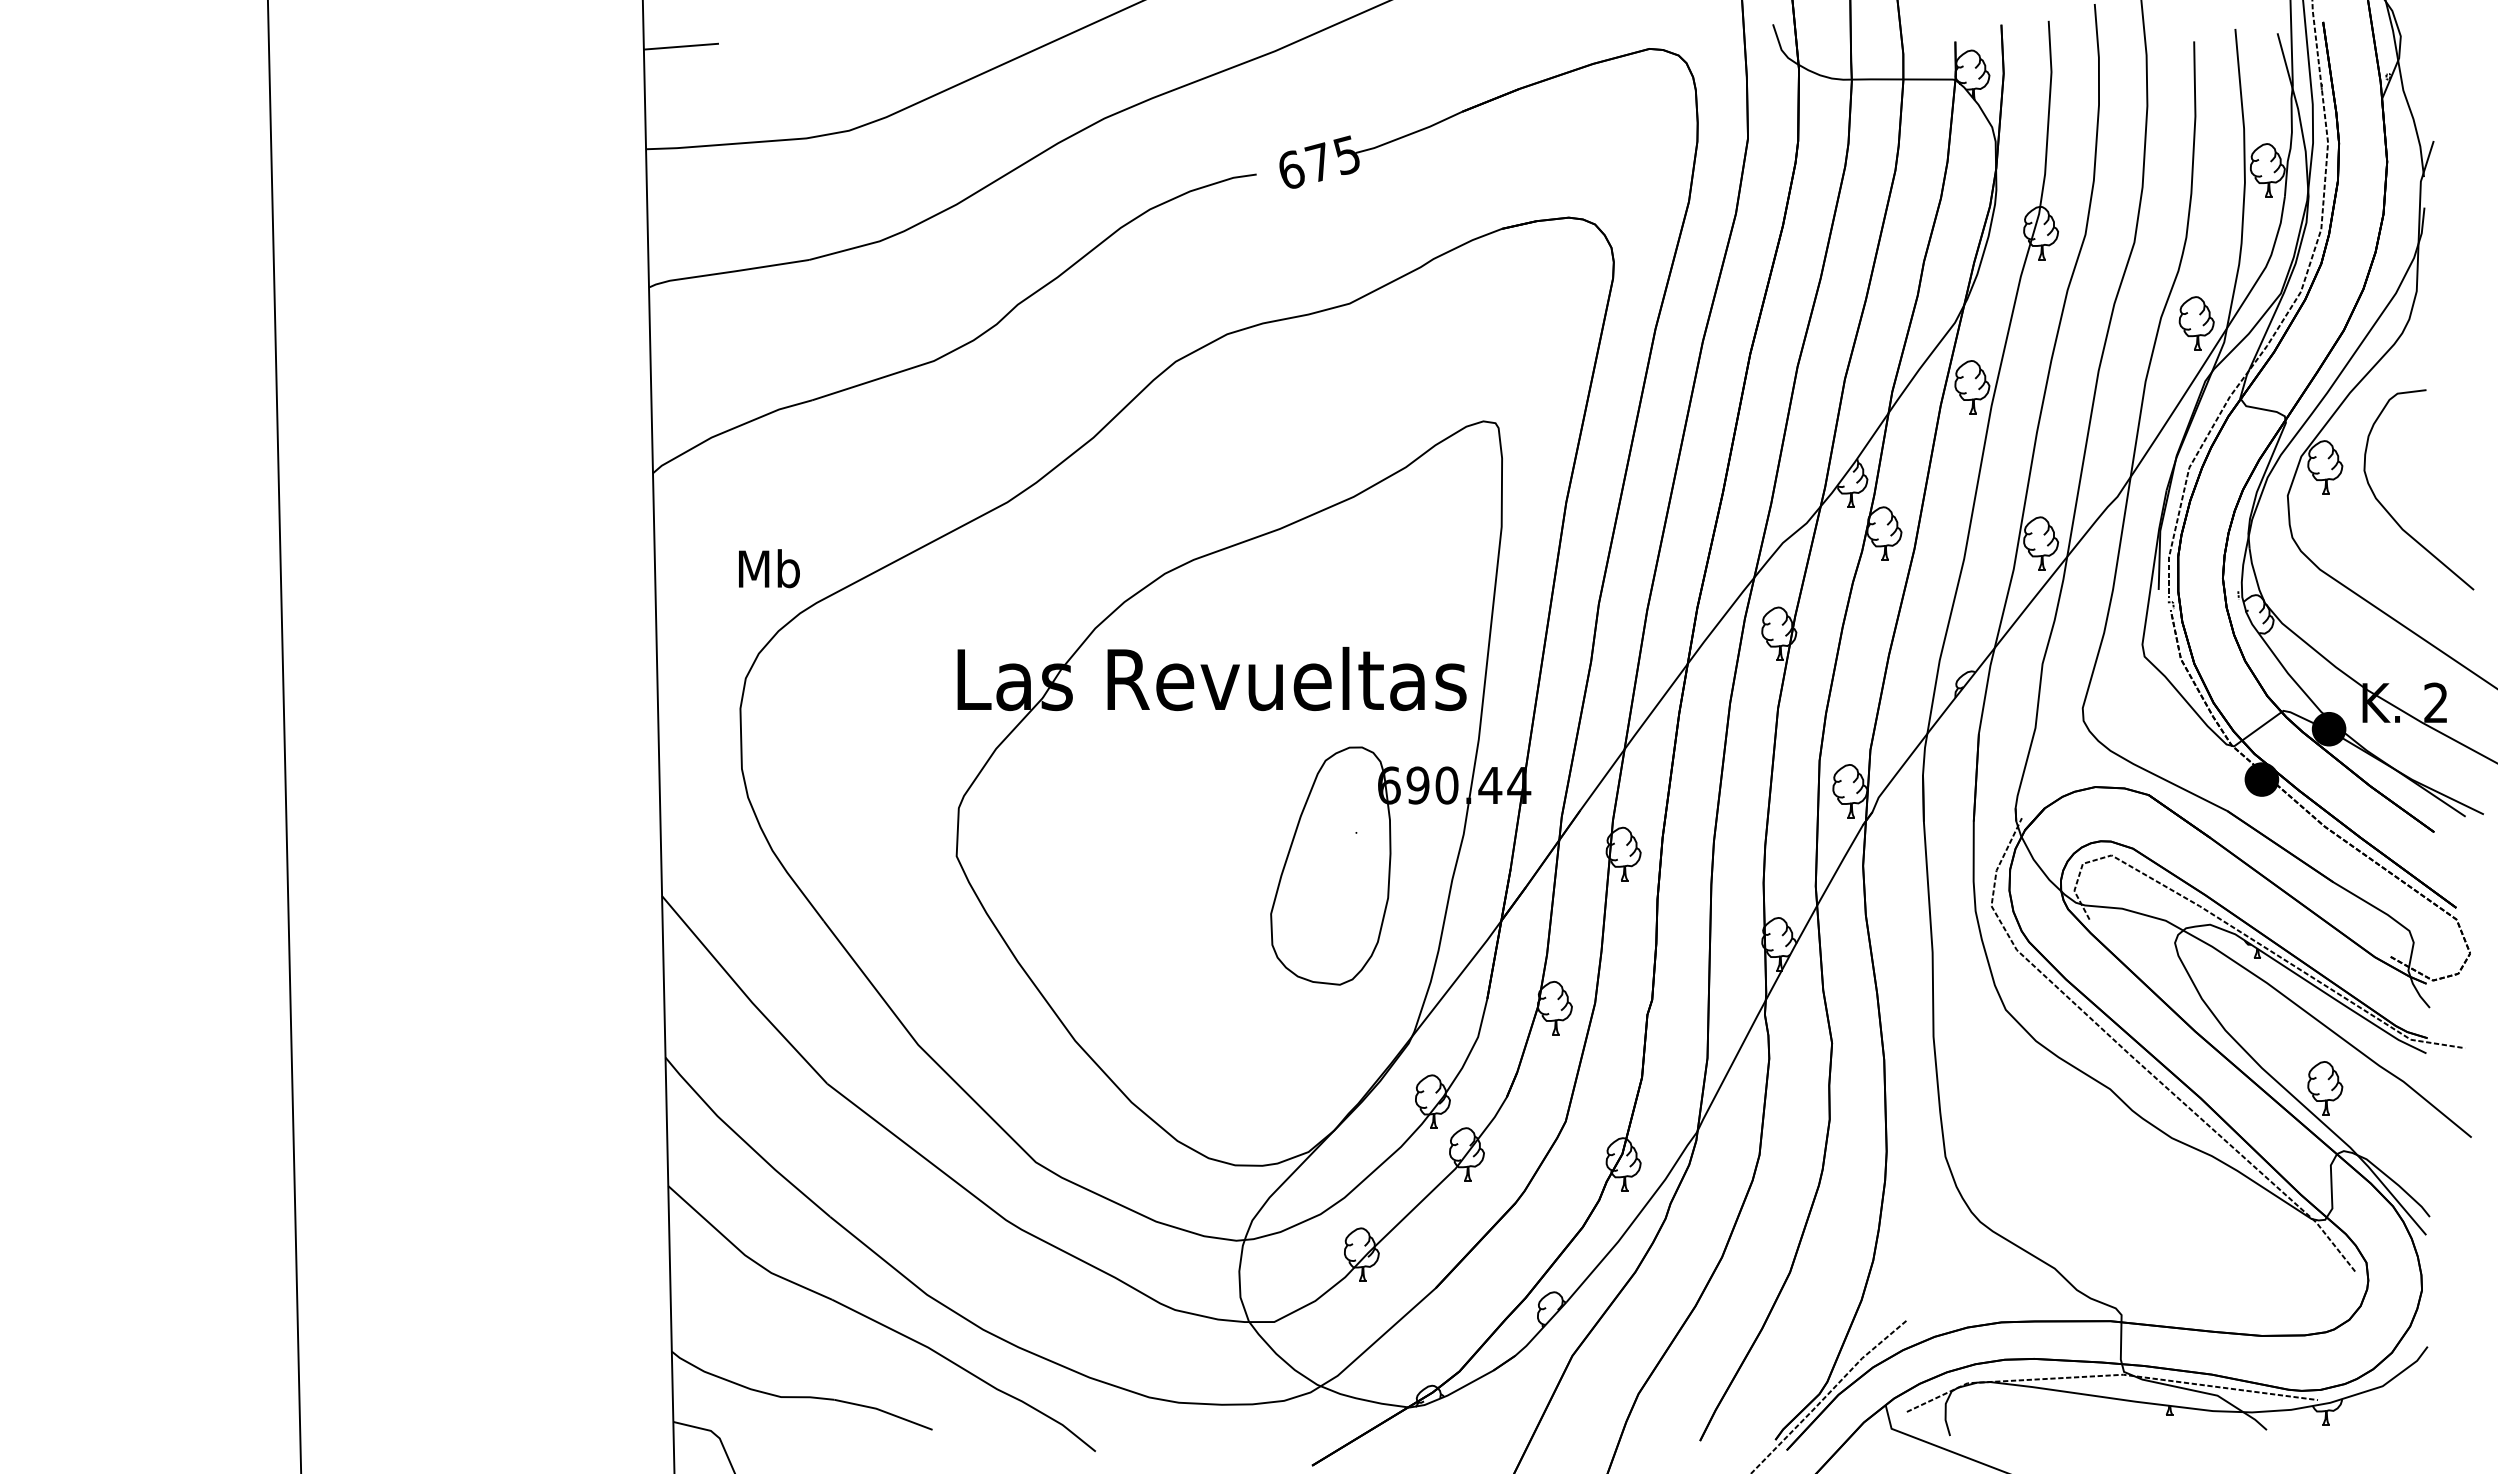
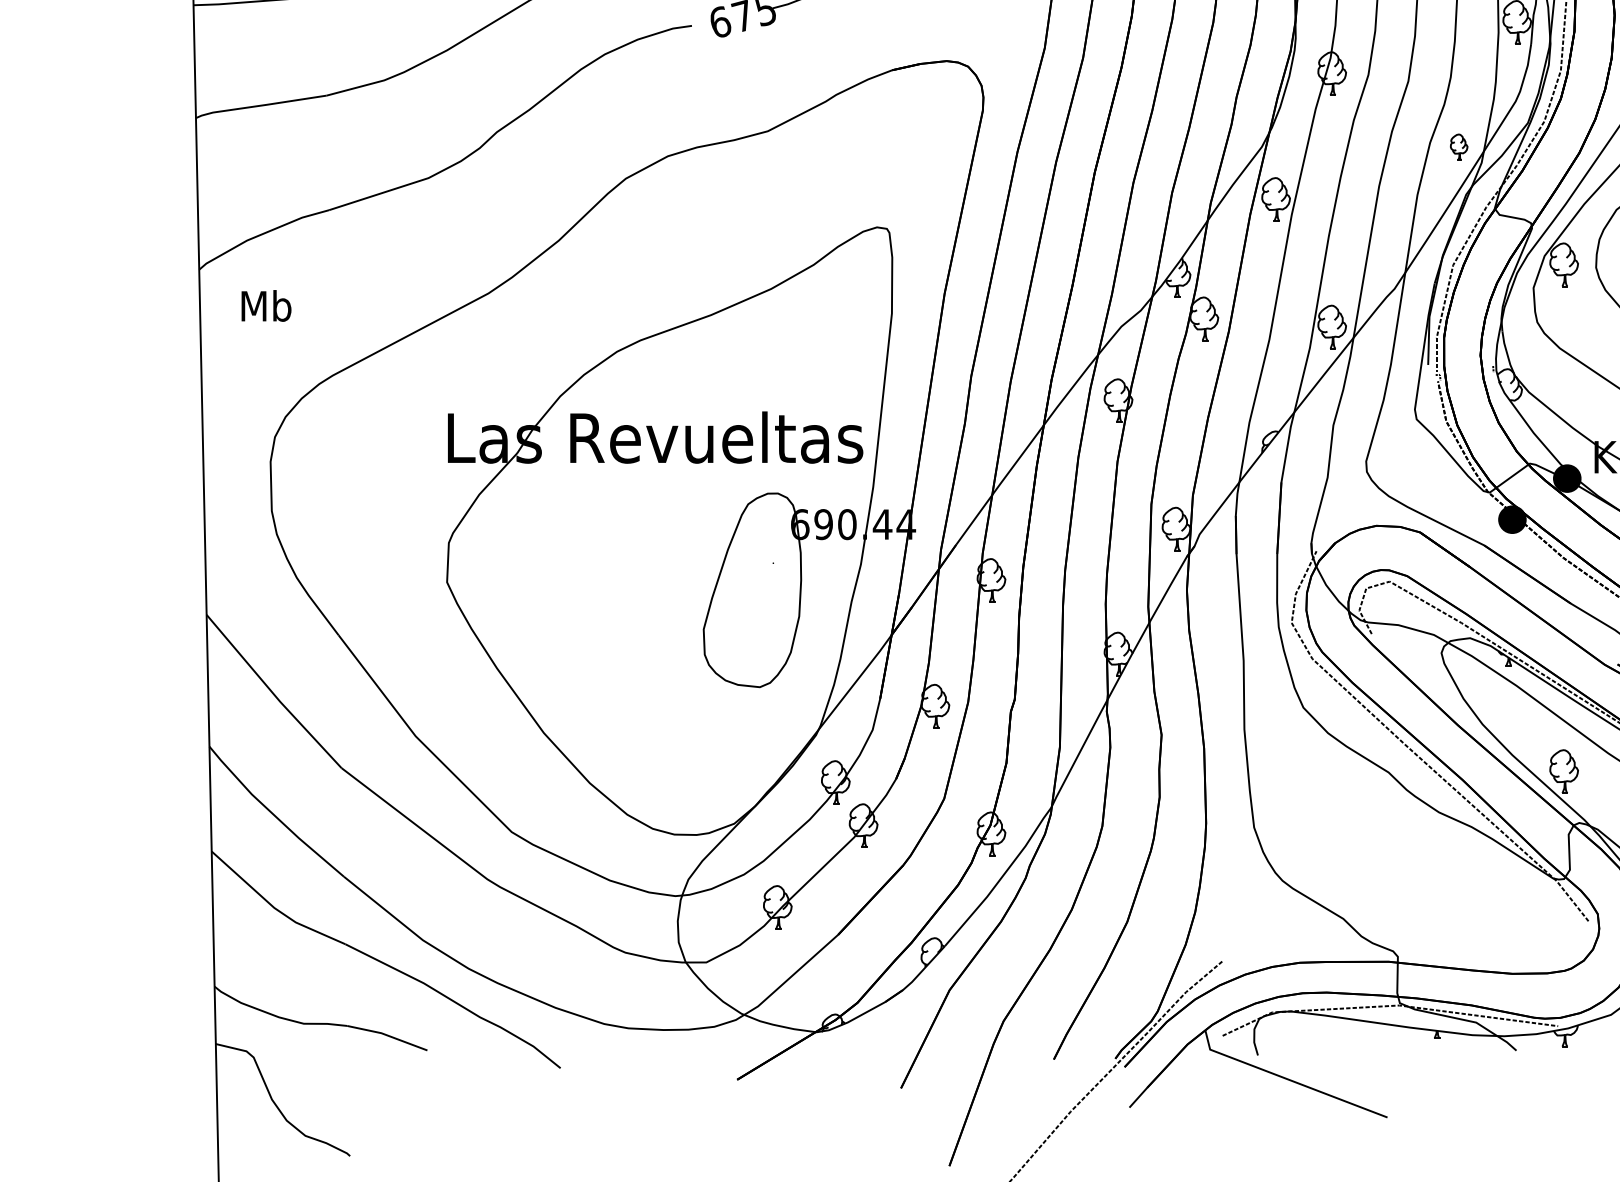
part: (2196, 323) -> (1459, 147), size x0.6
text: (769, 568) -> (266, 305), moved

